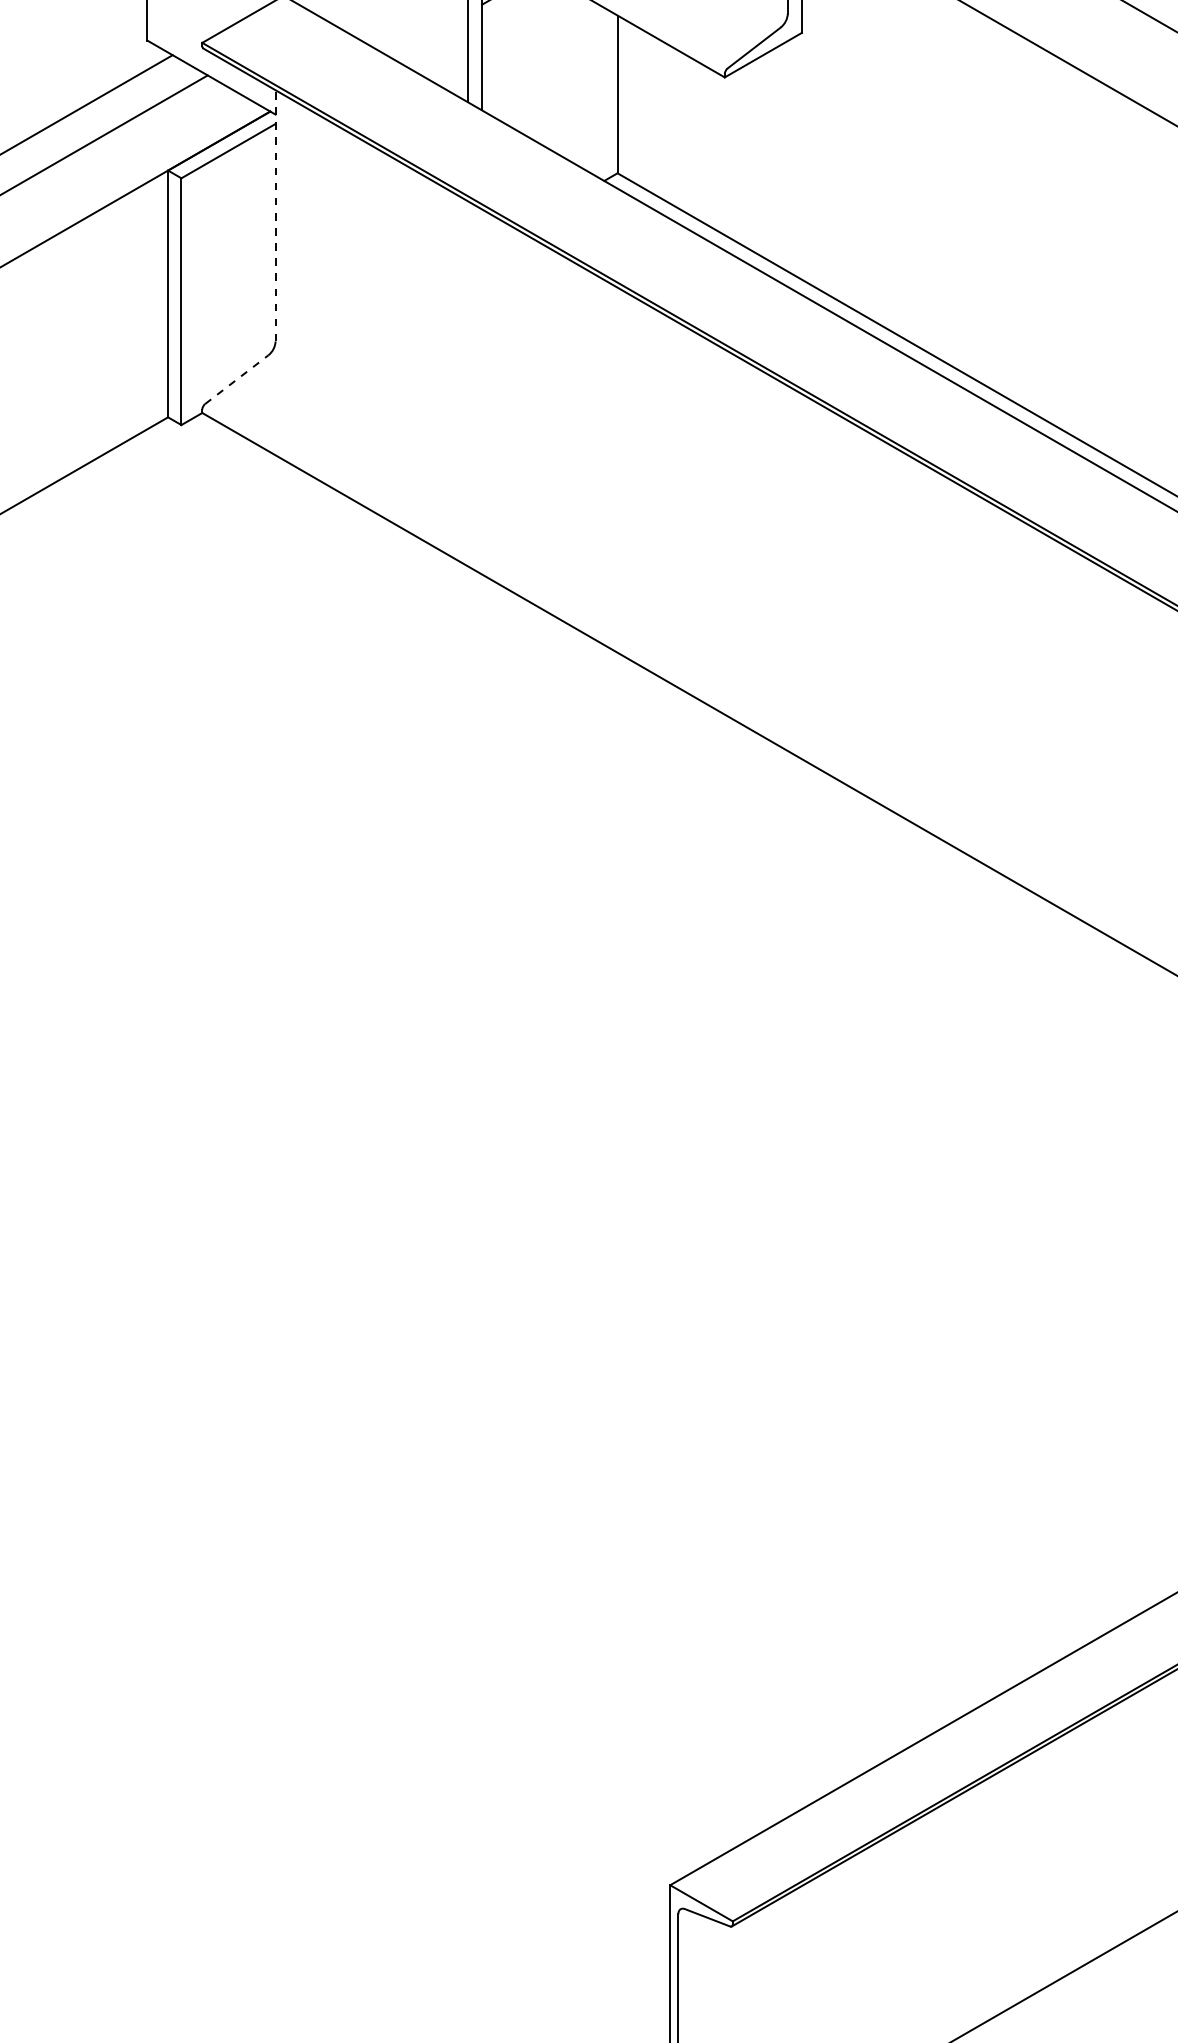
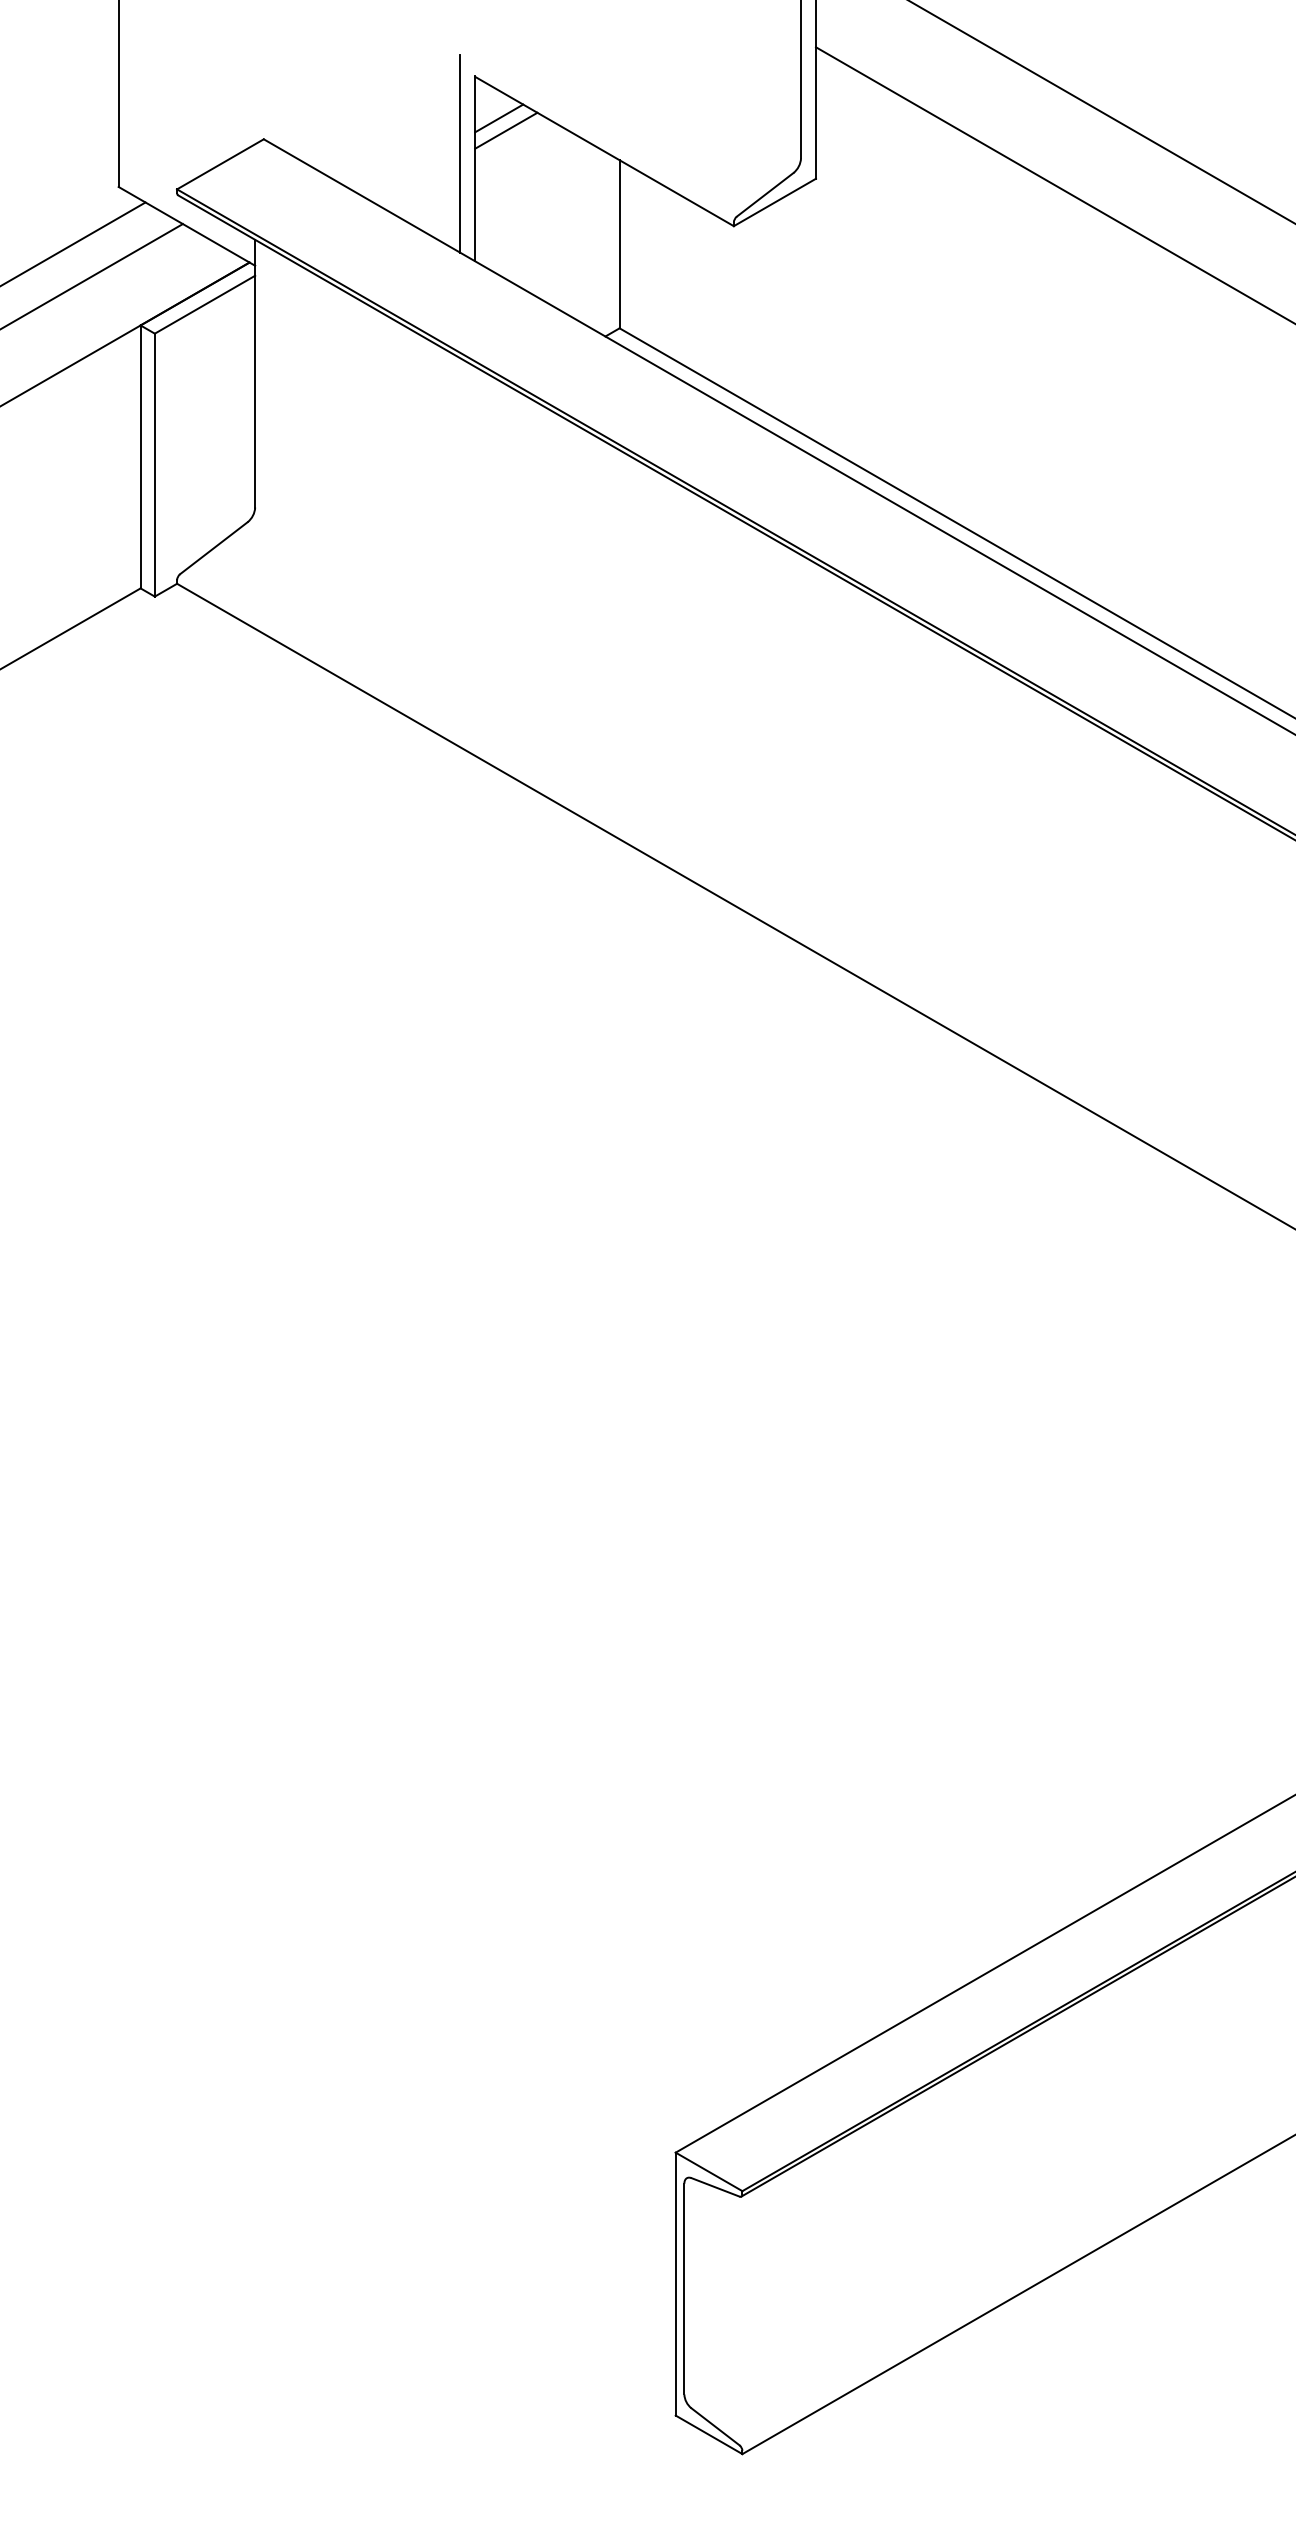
line: (275, 215) -> (255, 373), dashed -> solid
line: (236, 379) -> (213, 548), dashed -> solid

